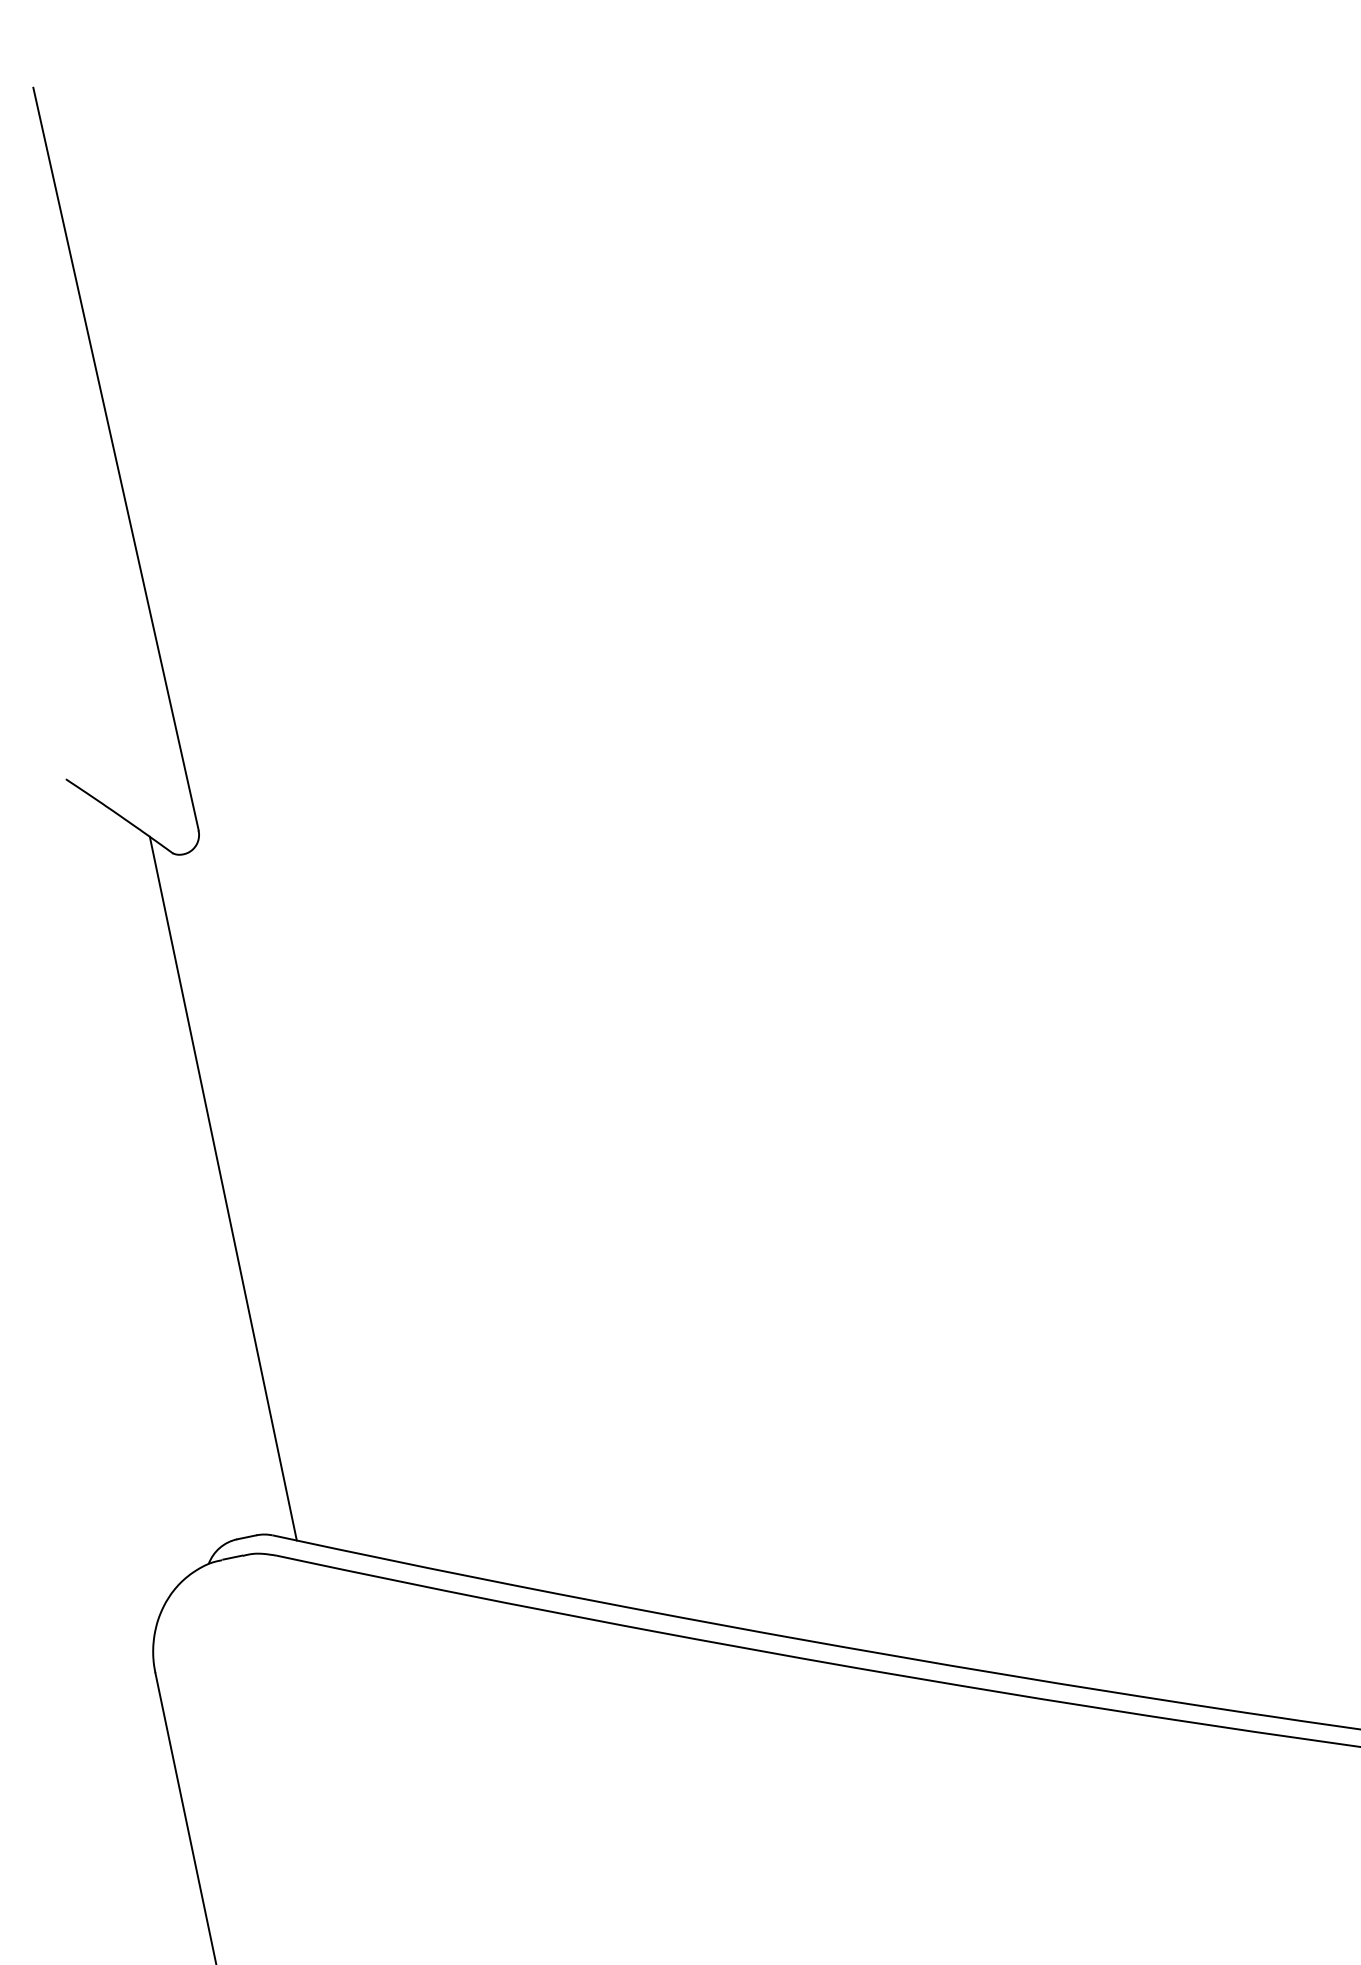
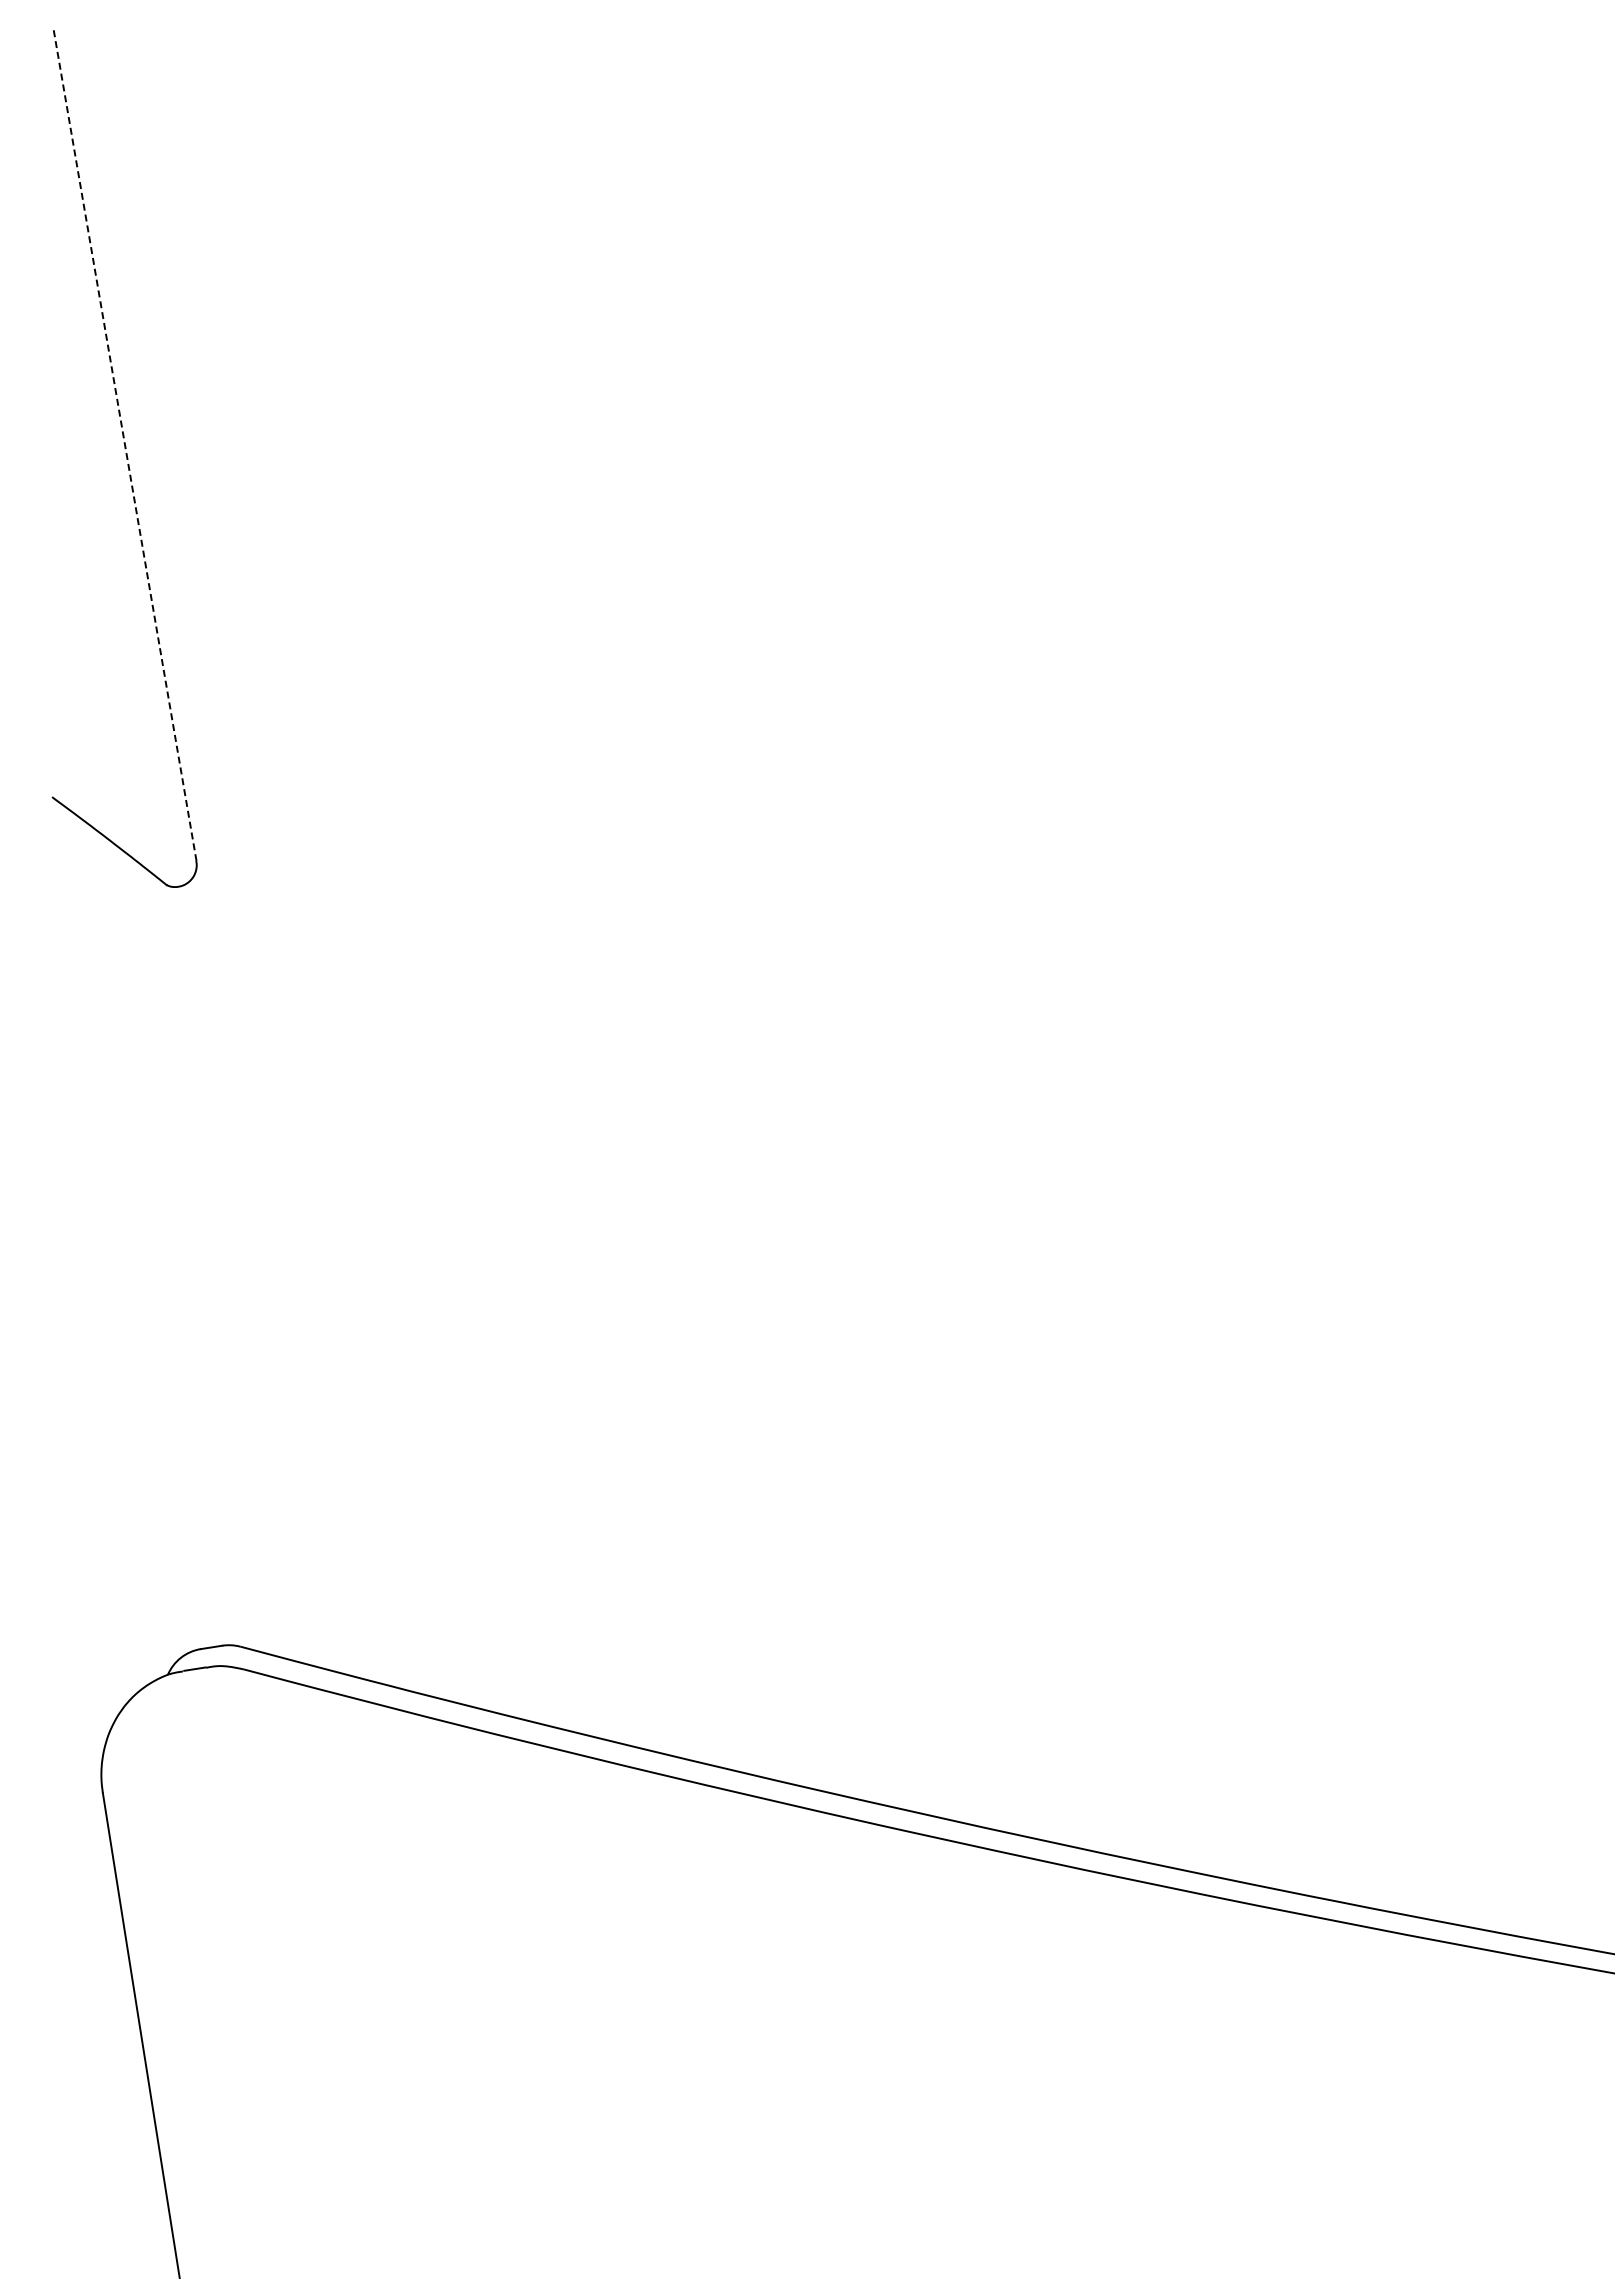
line: (115, 458) -> (124, 444), solid -> dashed
line: (223, 1188) -> (204, 1259), removed

